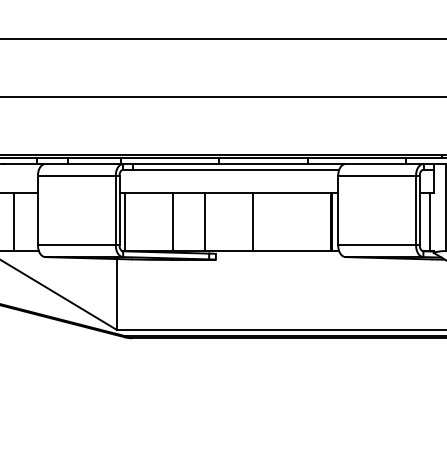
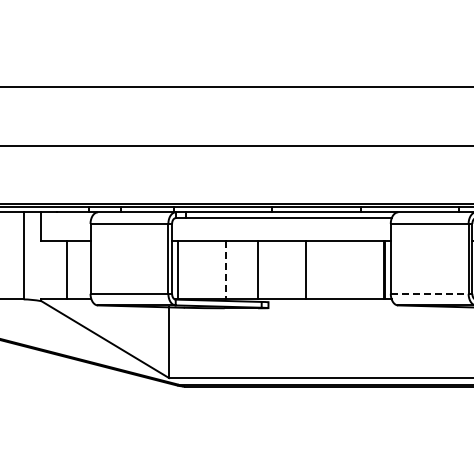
line: (172, 222) -> (225, 270), solid -> dashed
line: (376, 245) -> (429, 293), solid -> dashed

